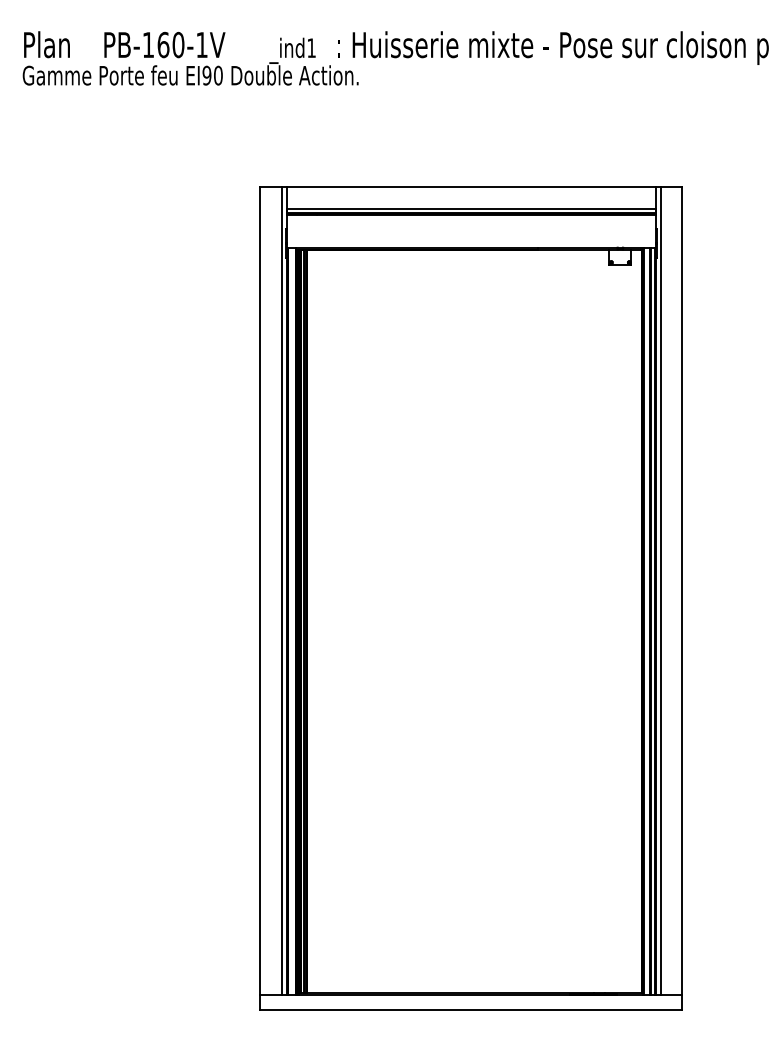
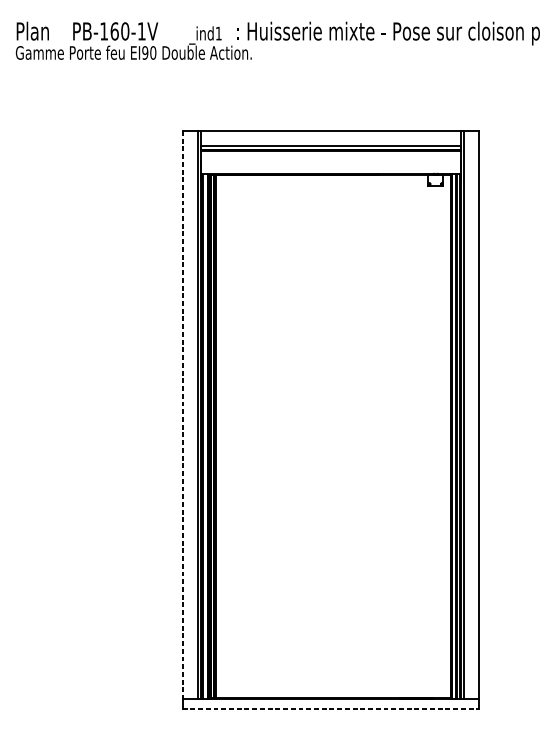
line: (260, 591) -> (182, 415), solid -> dashed
line: (471, 1009) -> (331, 709), solid -> dashed

